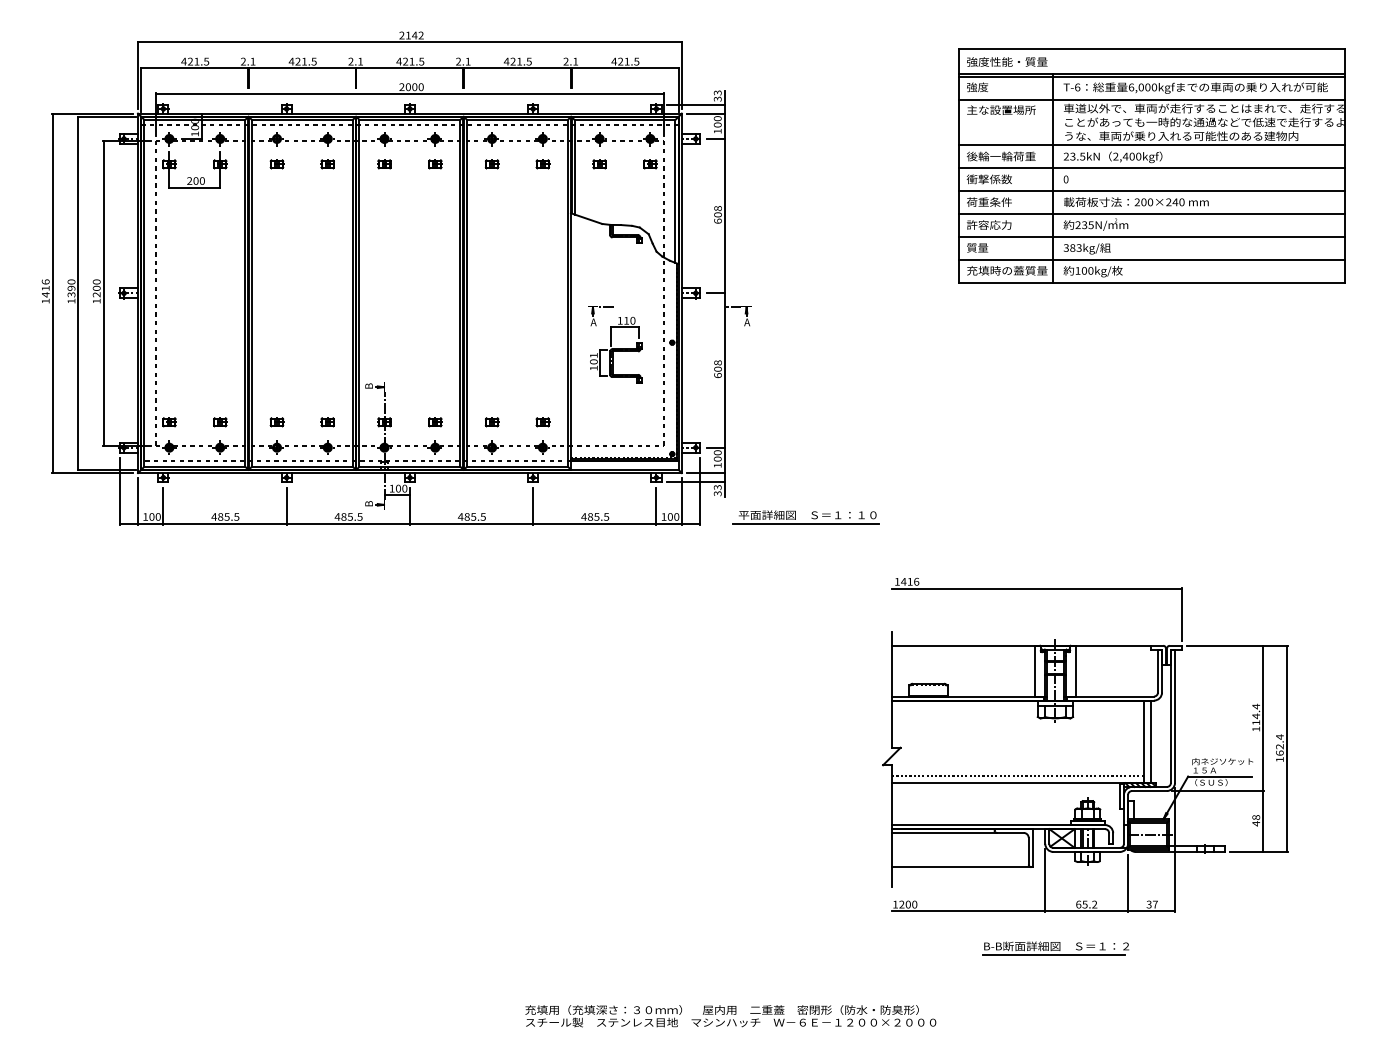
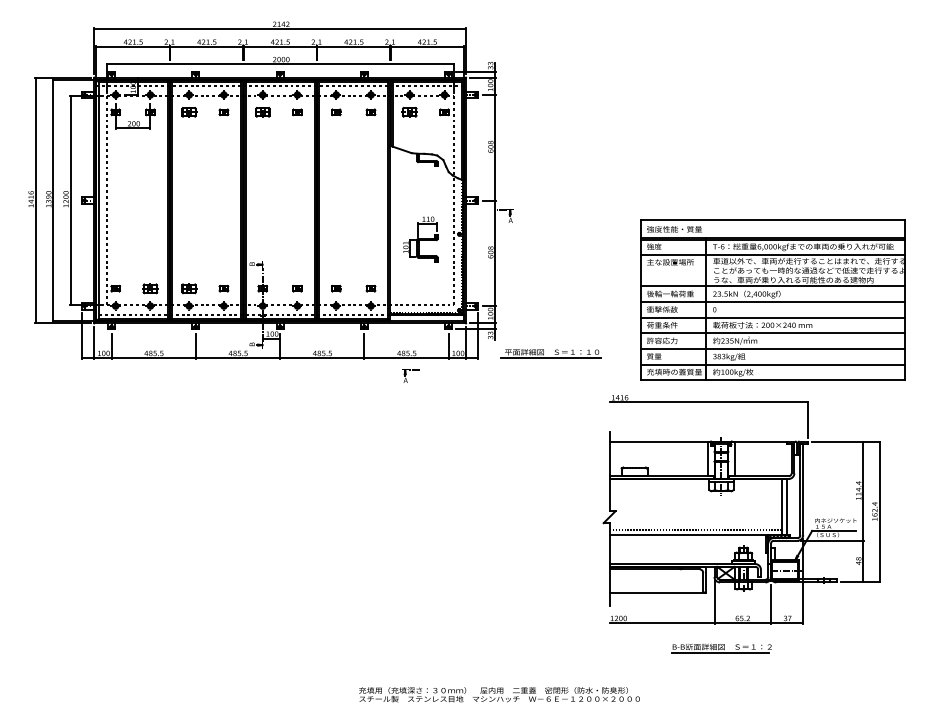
part: (277, 164) -> (189, 112), size x1.6
part: (384, 164) -> (262, 112), size x1.6
part: (599, 164) -> (409, 112), size x1.6
part: (1150, 164) -> (772, 299), moved
part: (600, 315) -> (410, 375), moved
part: (220, 421) -> (150, 288), size x1.6
part: (277, 421) -> (189, 288), size x1.6

